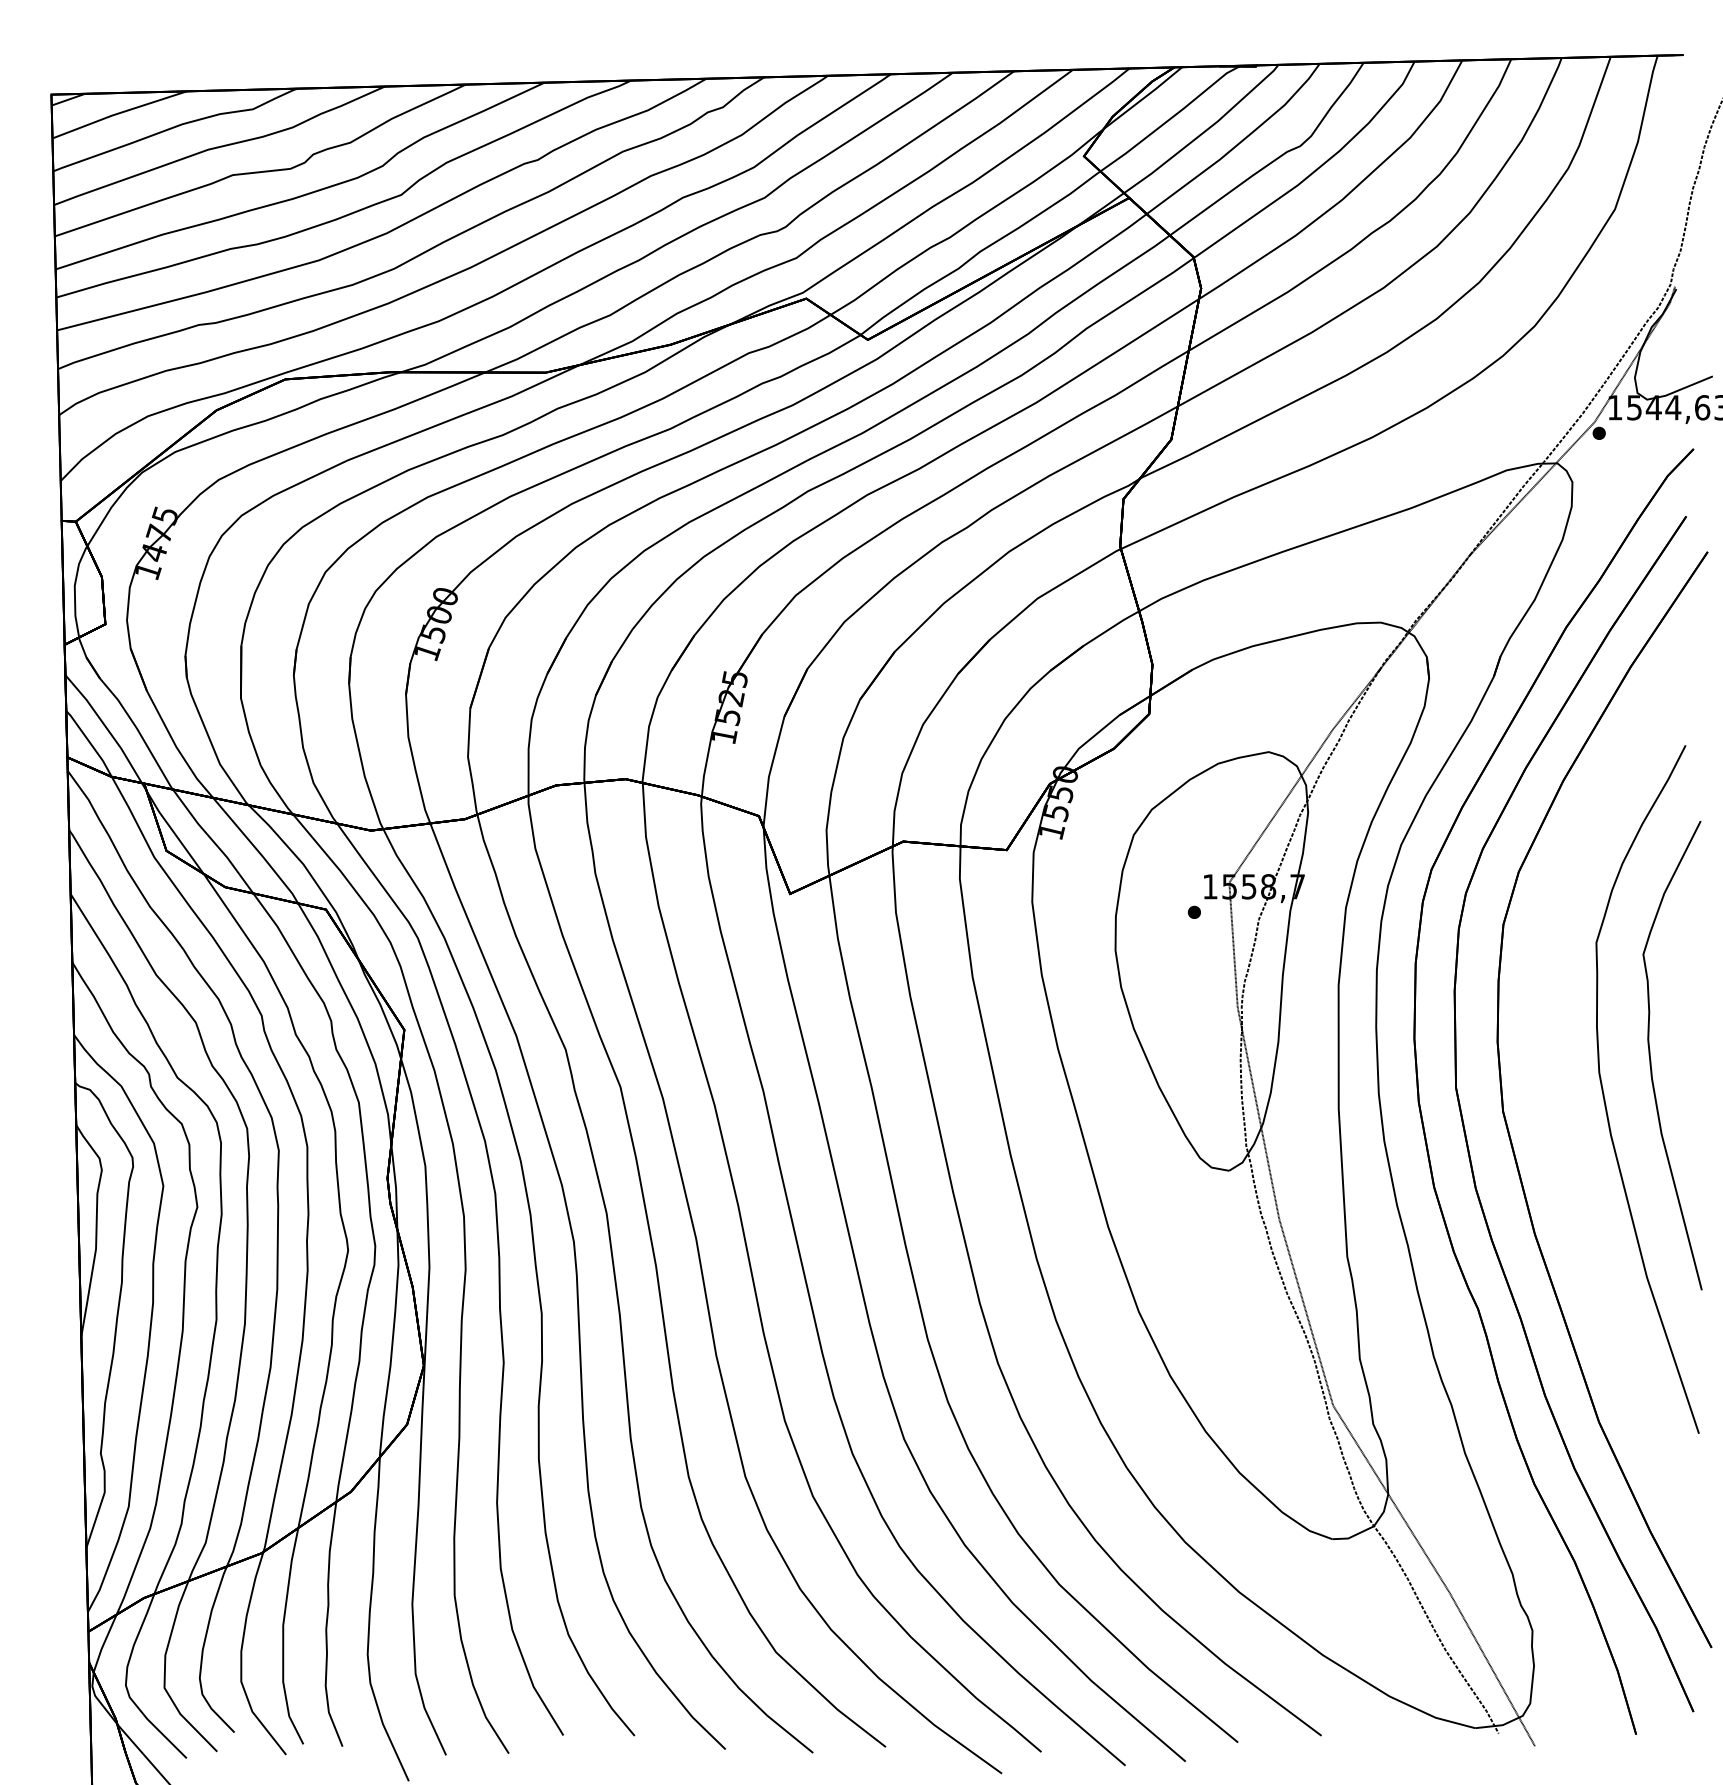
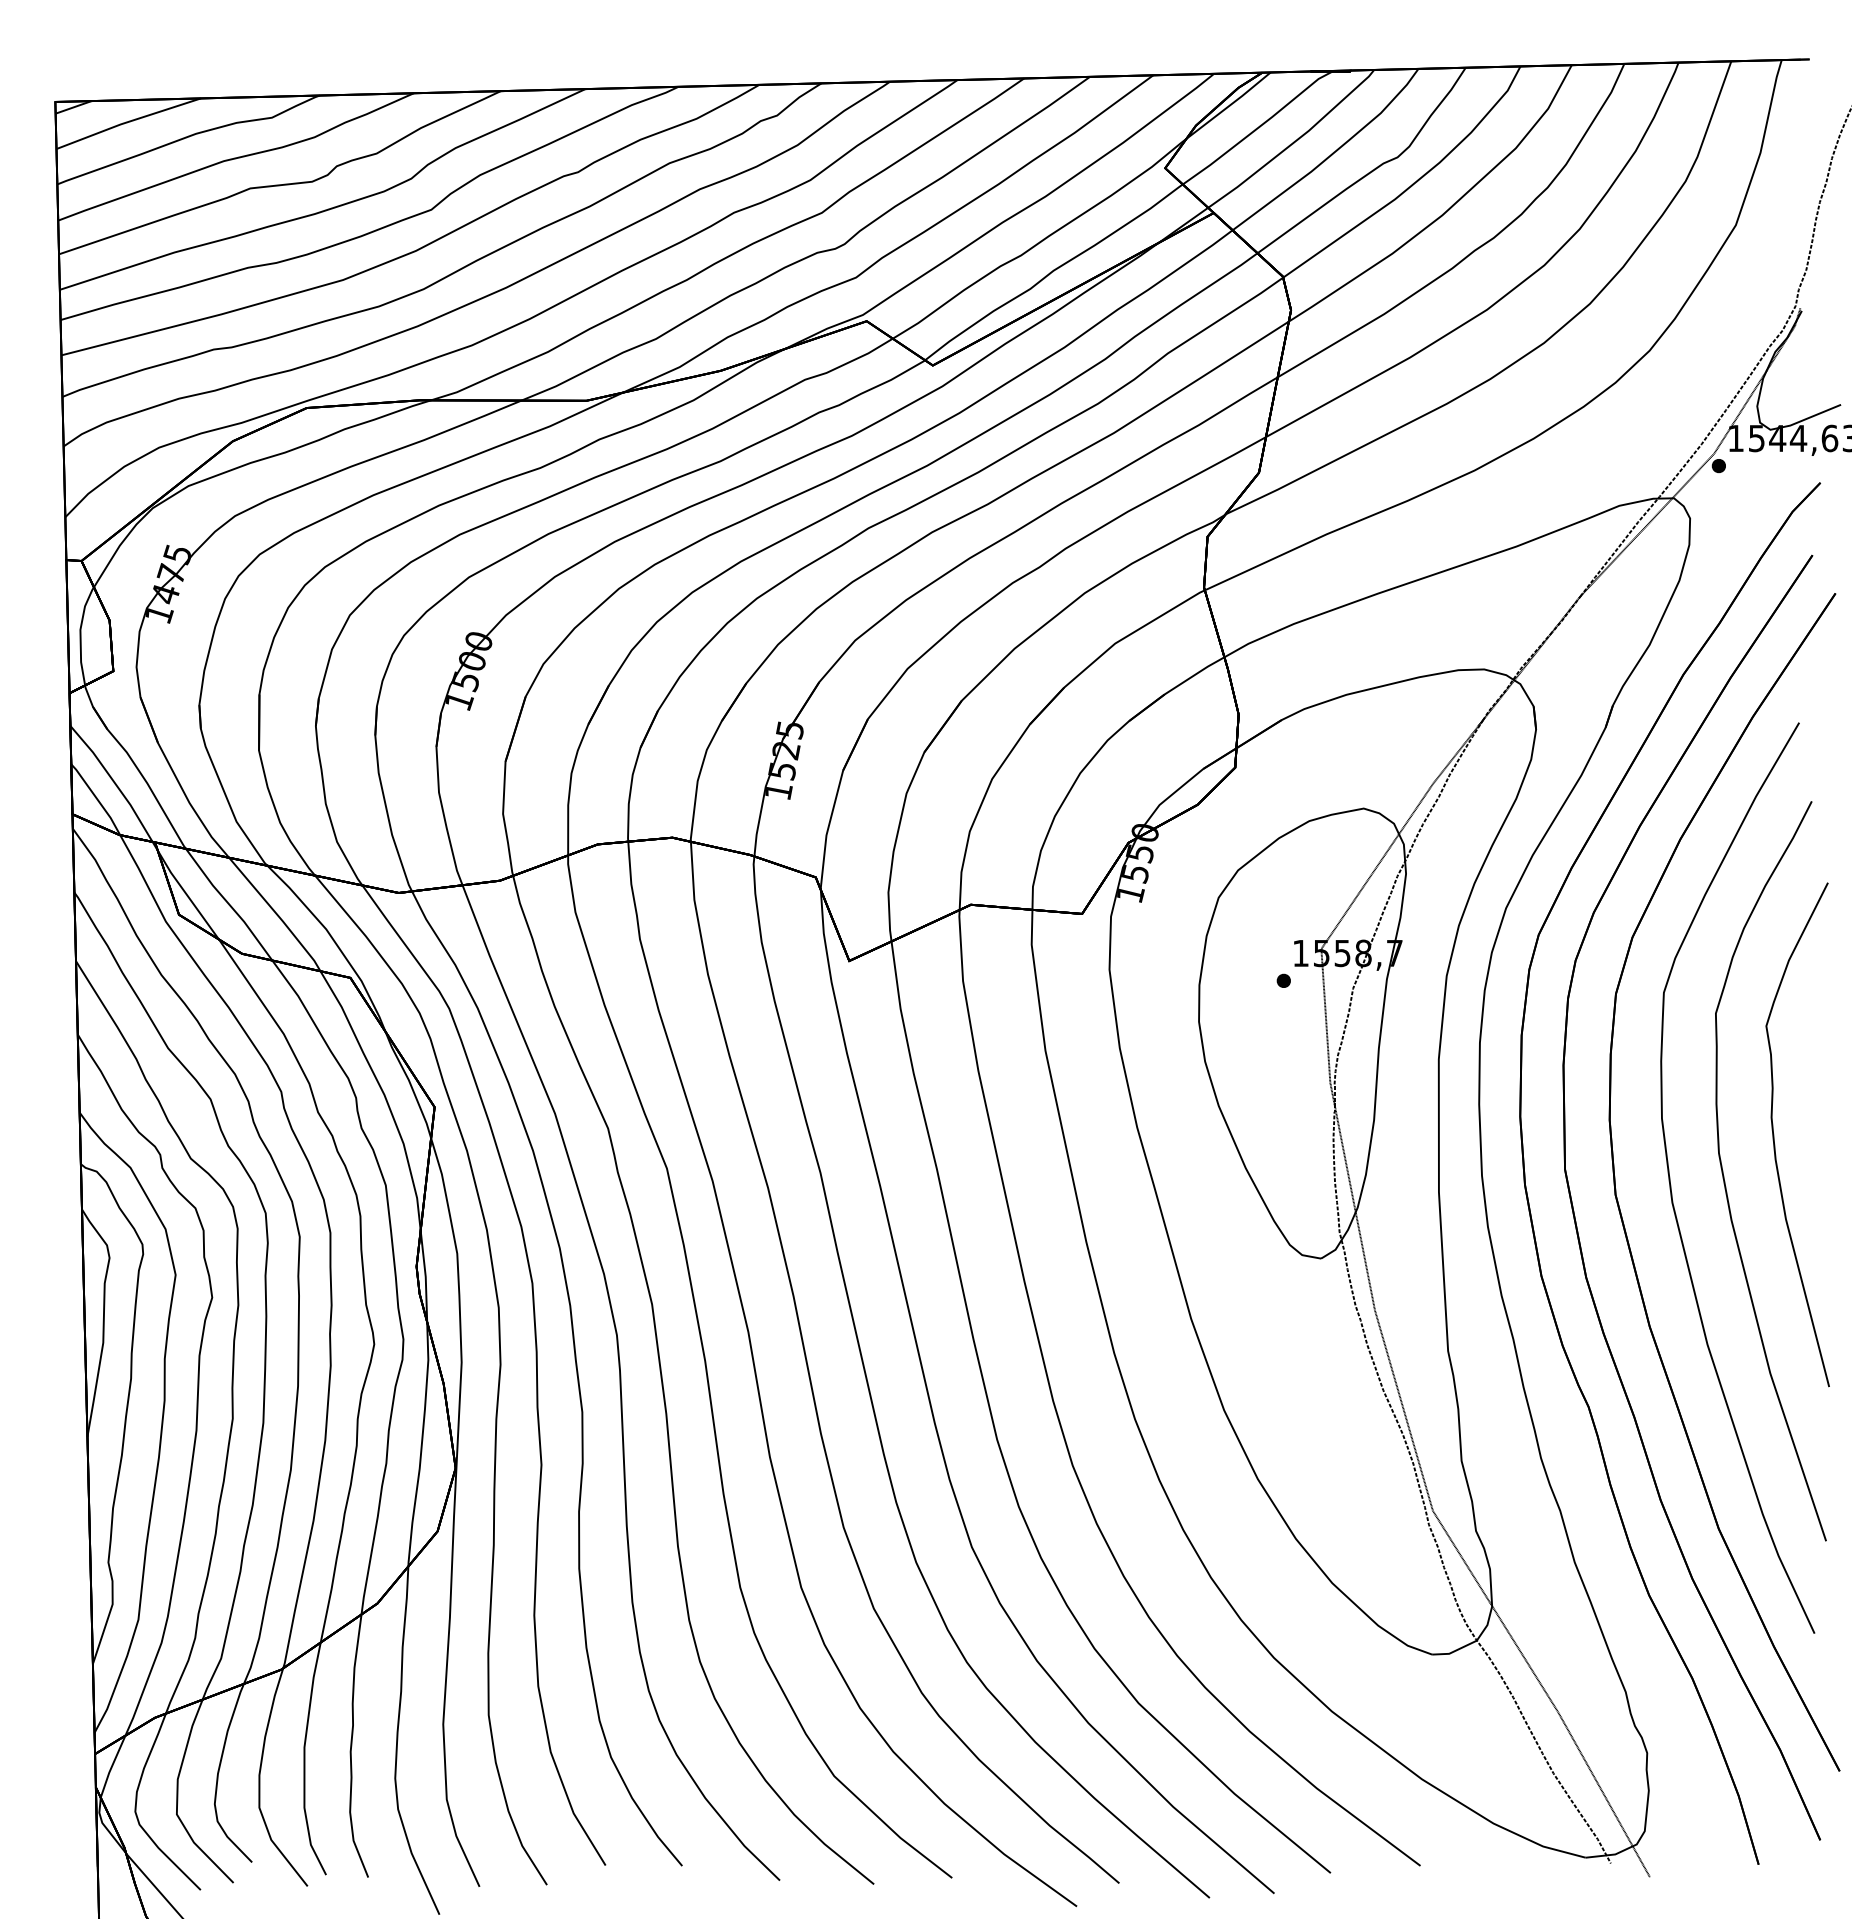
curve: (1555, 1104) -> (1671, 1187), added

